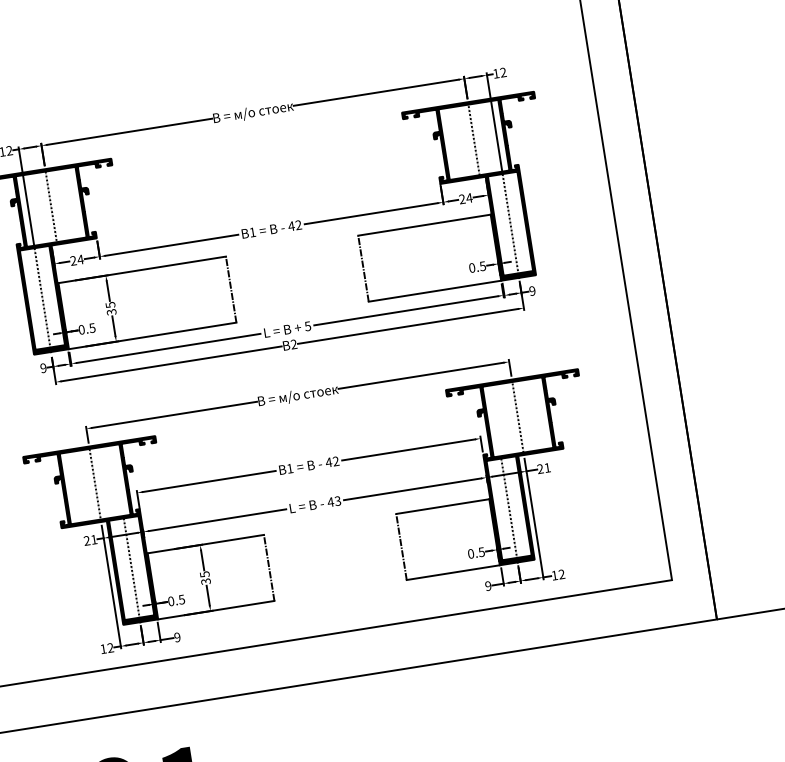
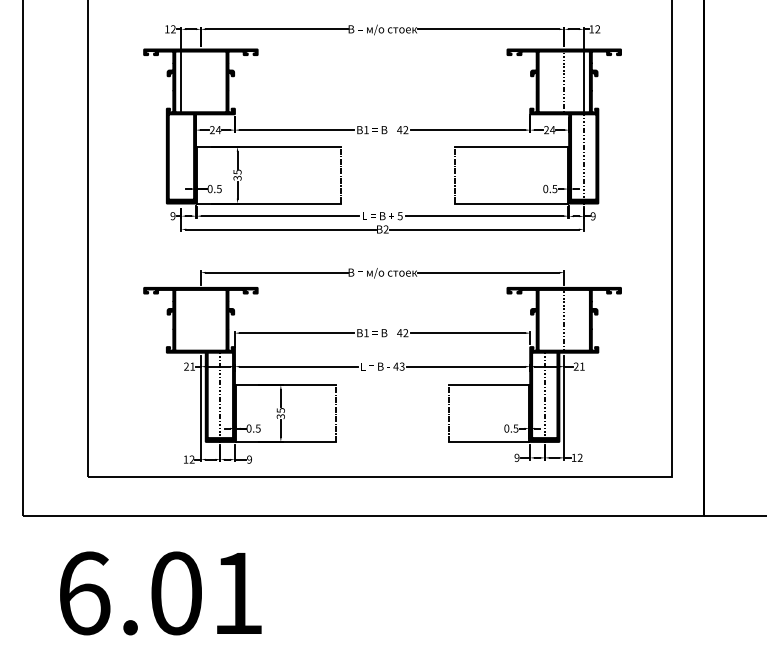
line: (50, 207) -> (200, 82), removed
line: (42, 300) -> (181, 159), removed
line: (94, 484) -> (200, 320), removed

